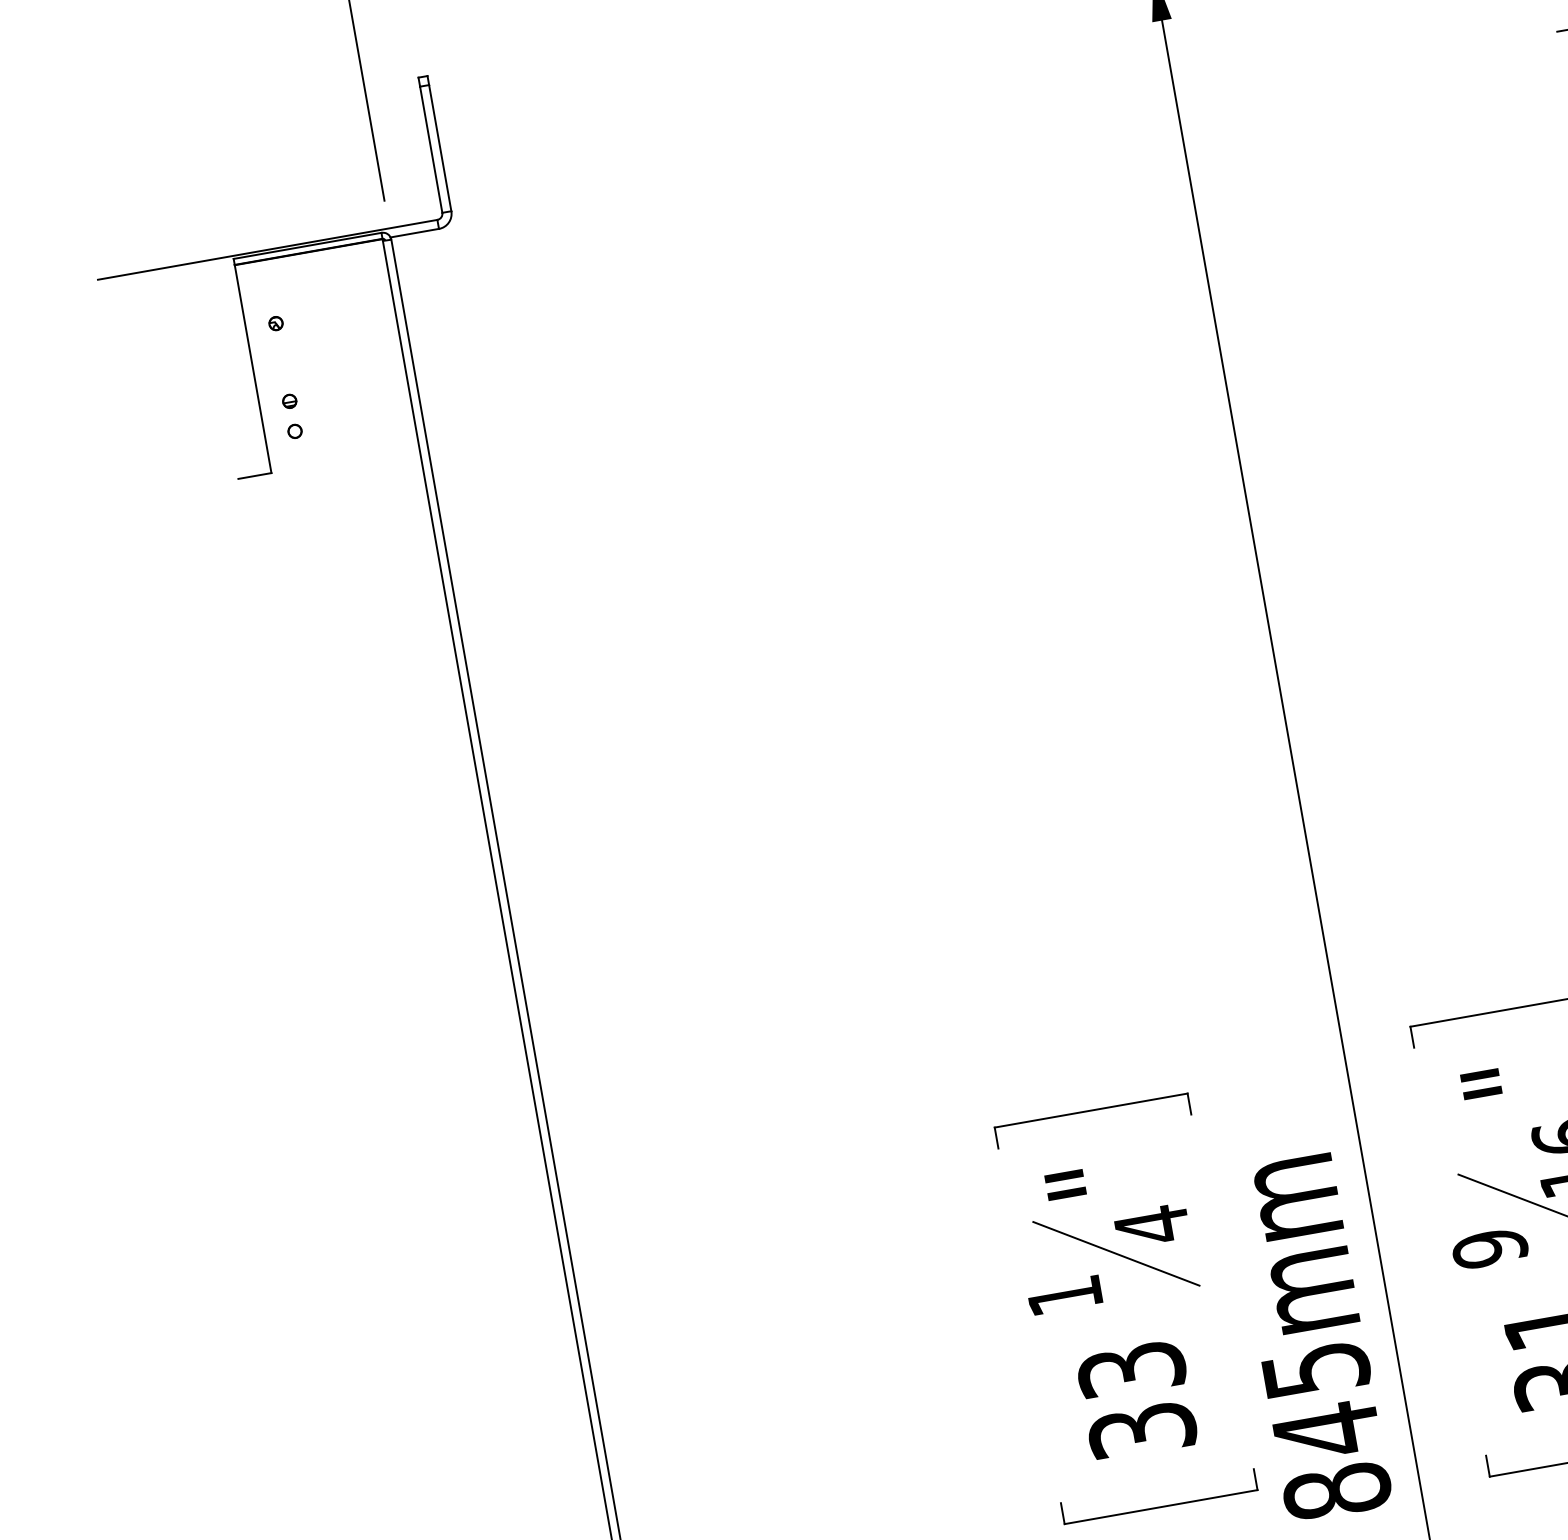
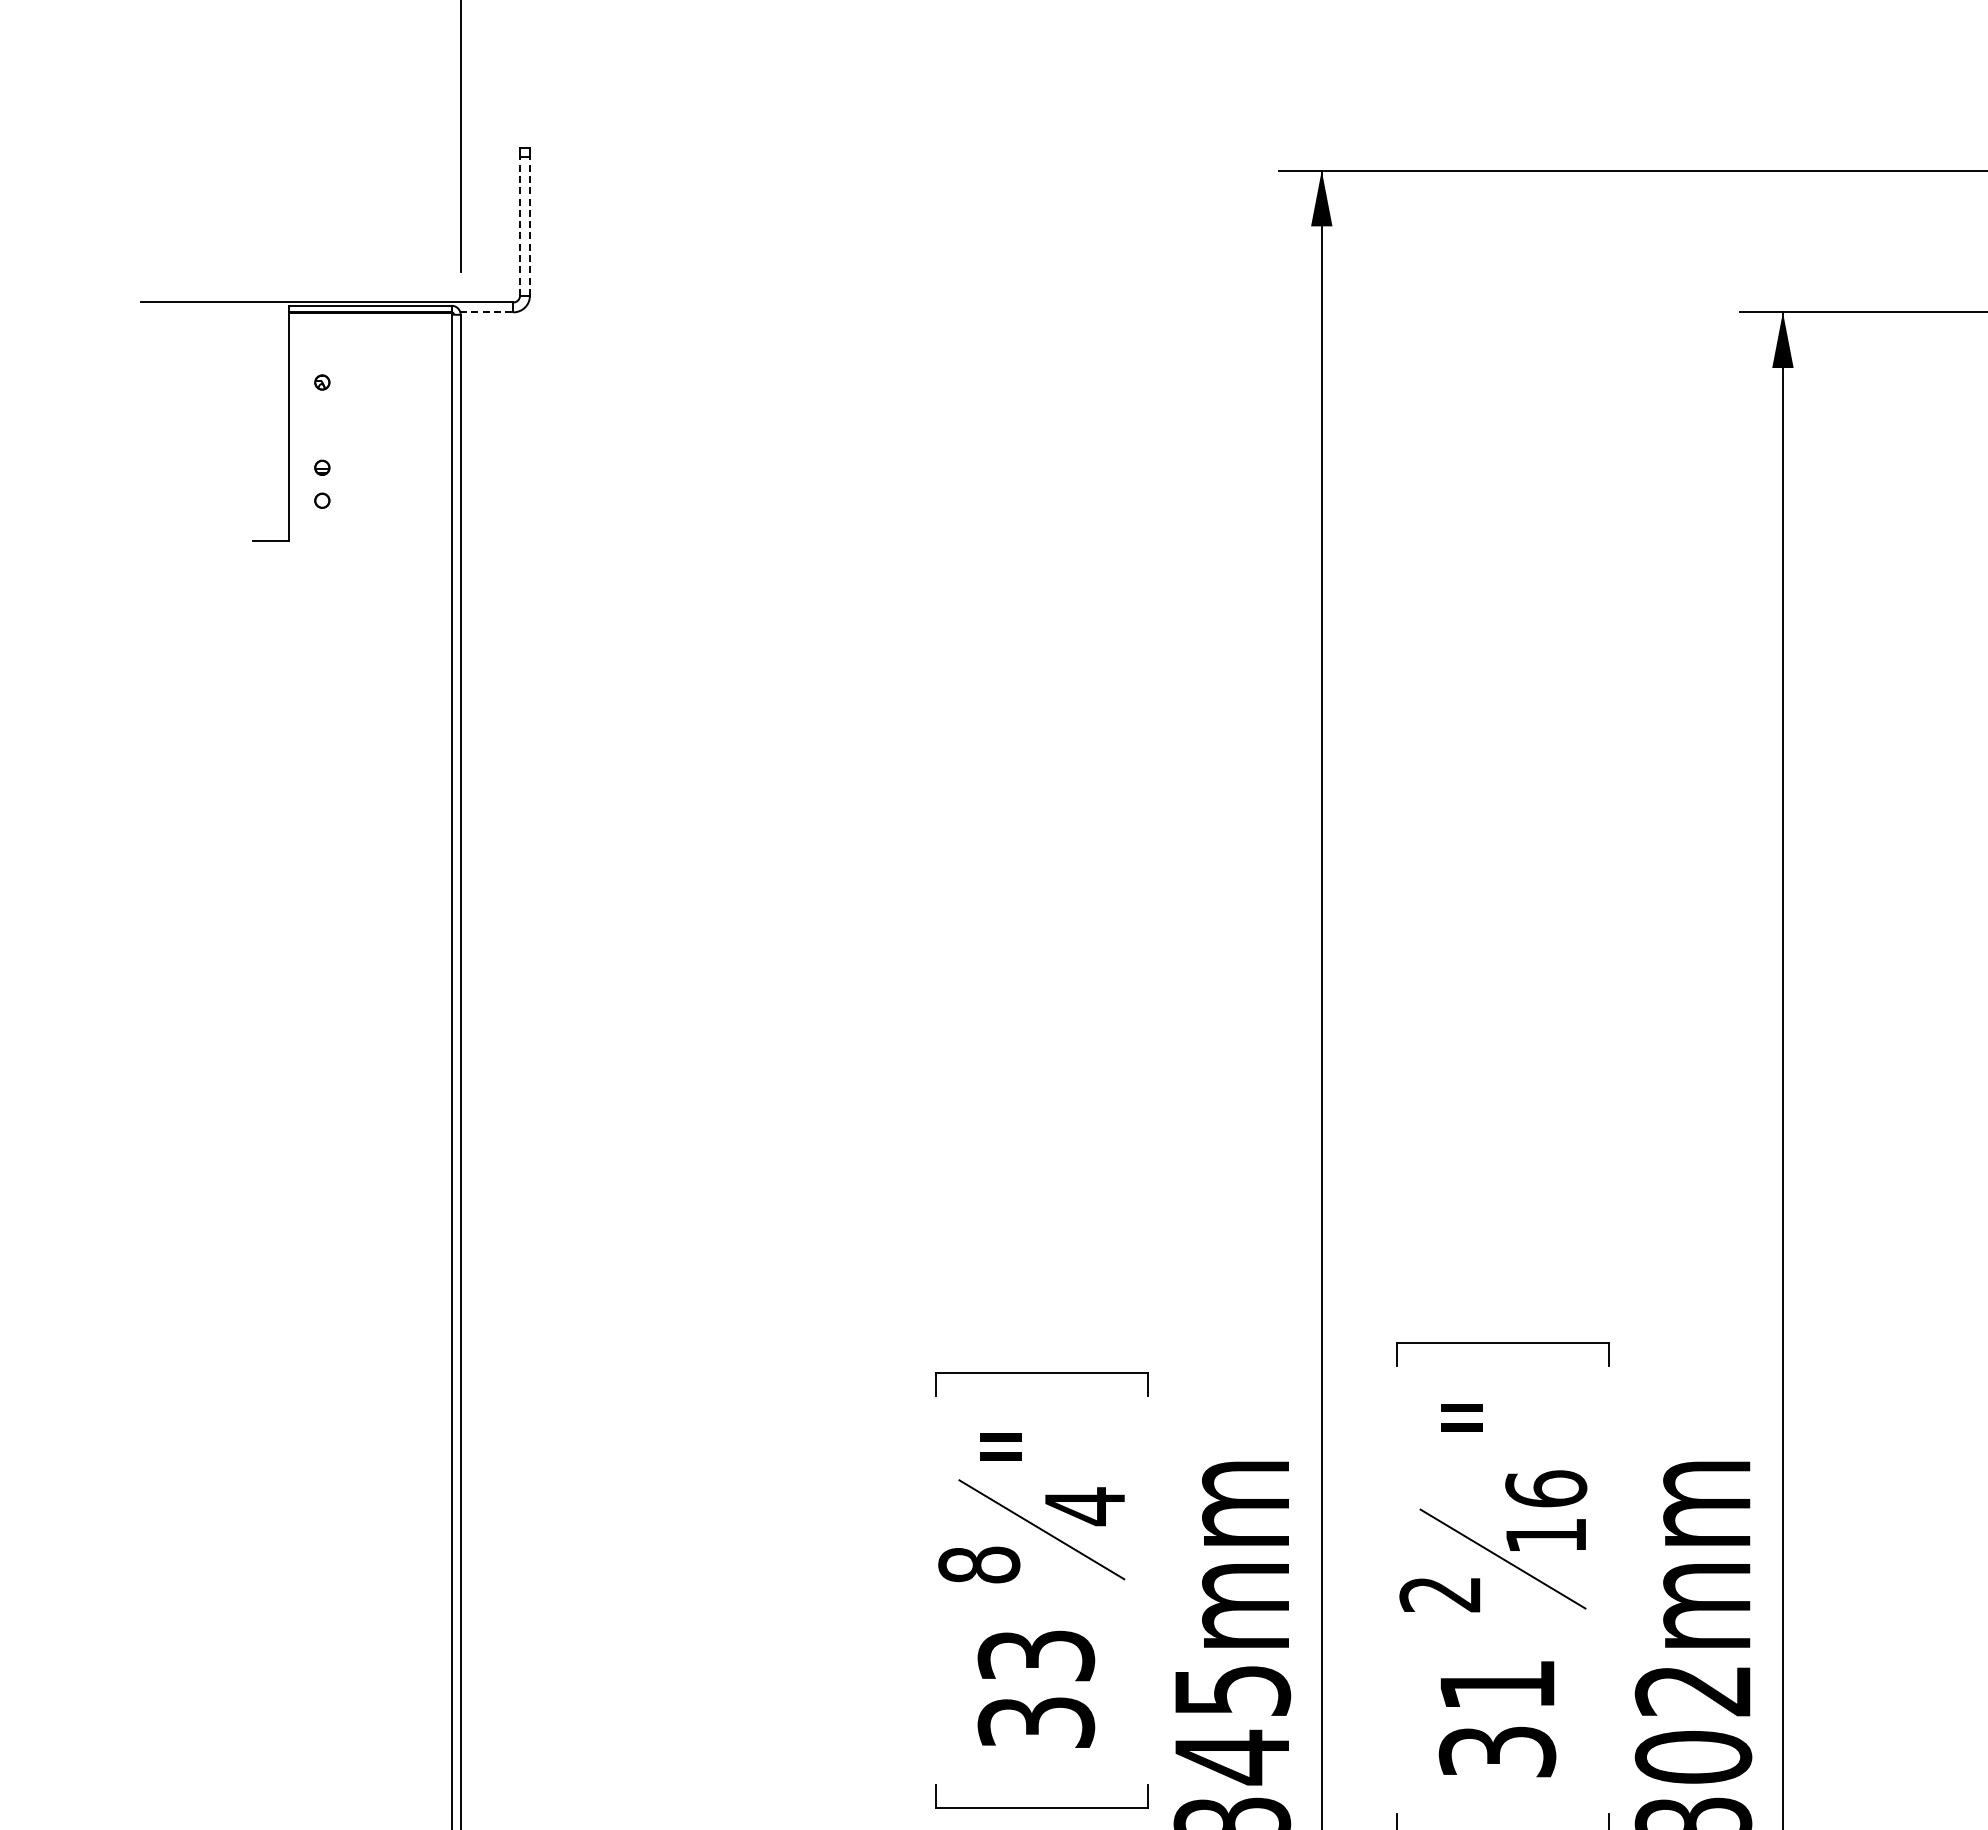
line: (439, 148) -> (529, 226), solid -> dashed
line: (431, 149) -> (520, 226), solid -> dashed
line: (414, 233) -> (486, 312), solid -> dashed
text: (1490, 1248) -> (1440, 1594), 9 -> 2
text: (1065, 1295) -> (979, 1564), 1 -> 8

